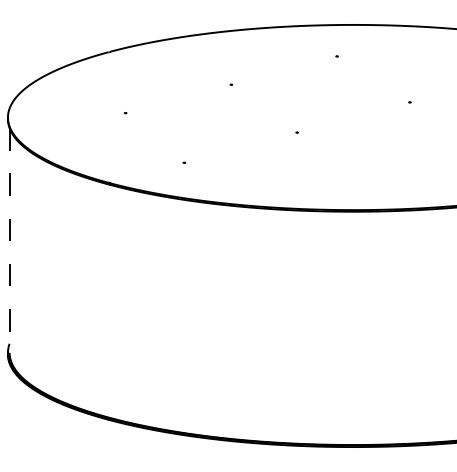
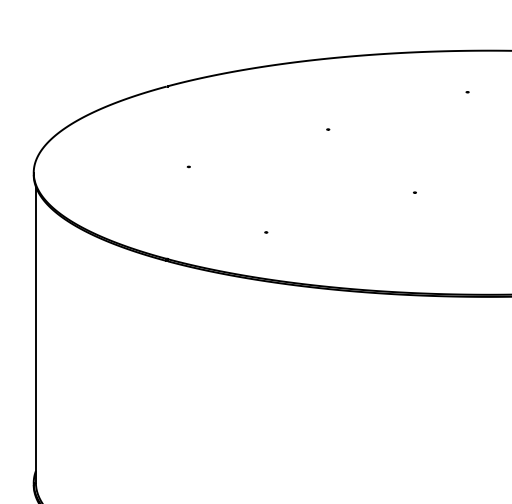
line: (9, 241) -> (35, 336), dashed -> solid

